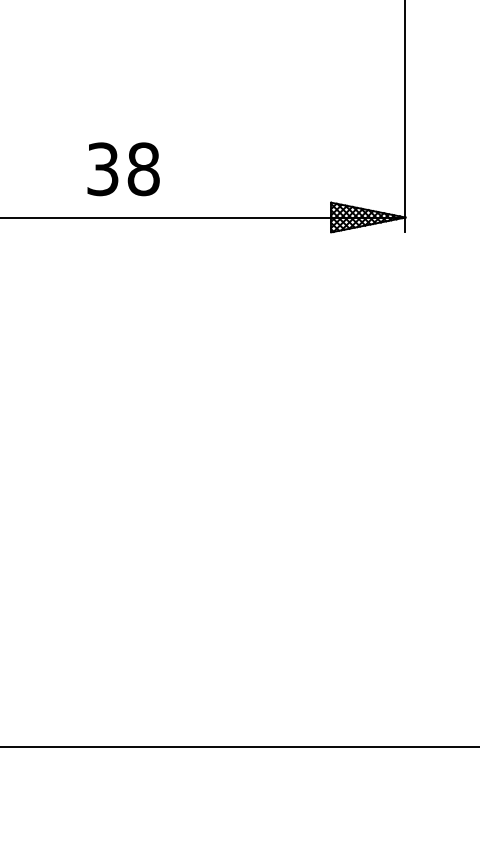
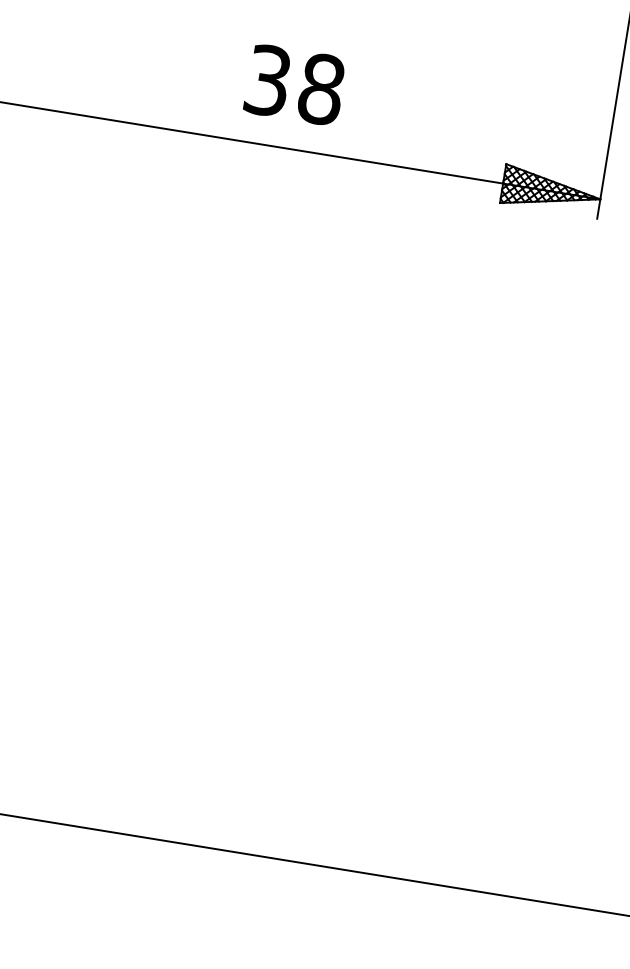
text: (123, 169) -> (295, 85), moved

